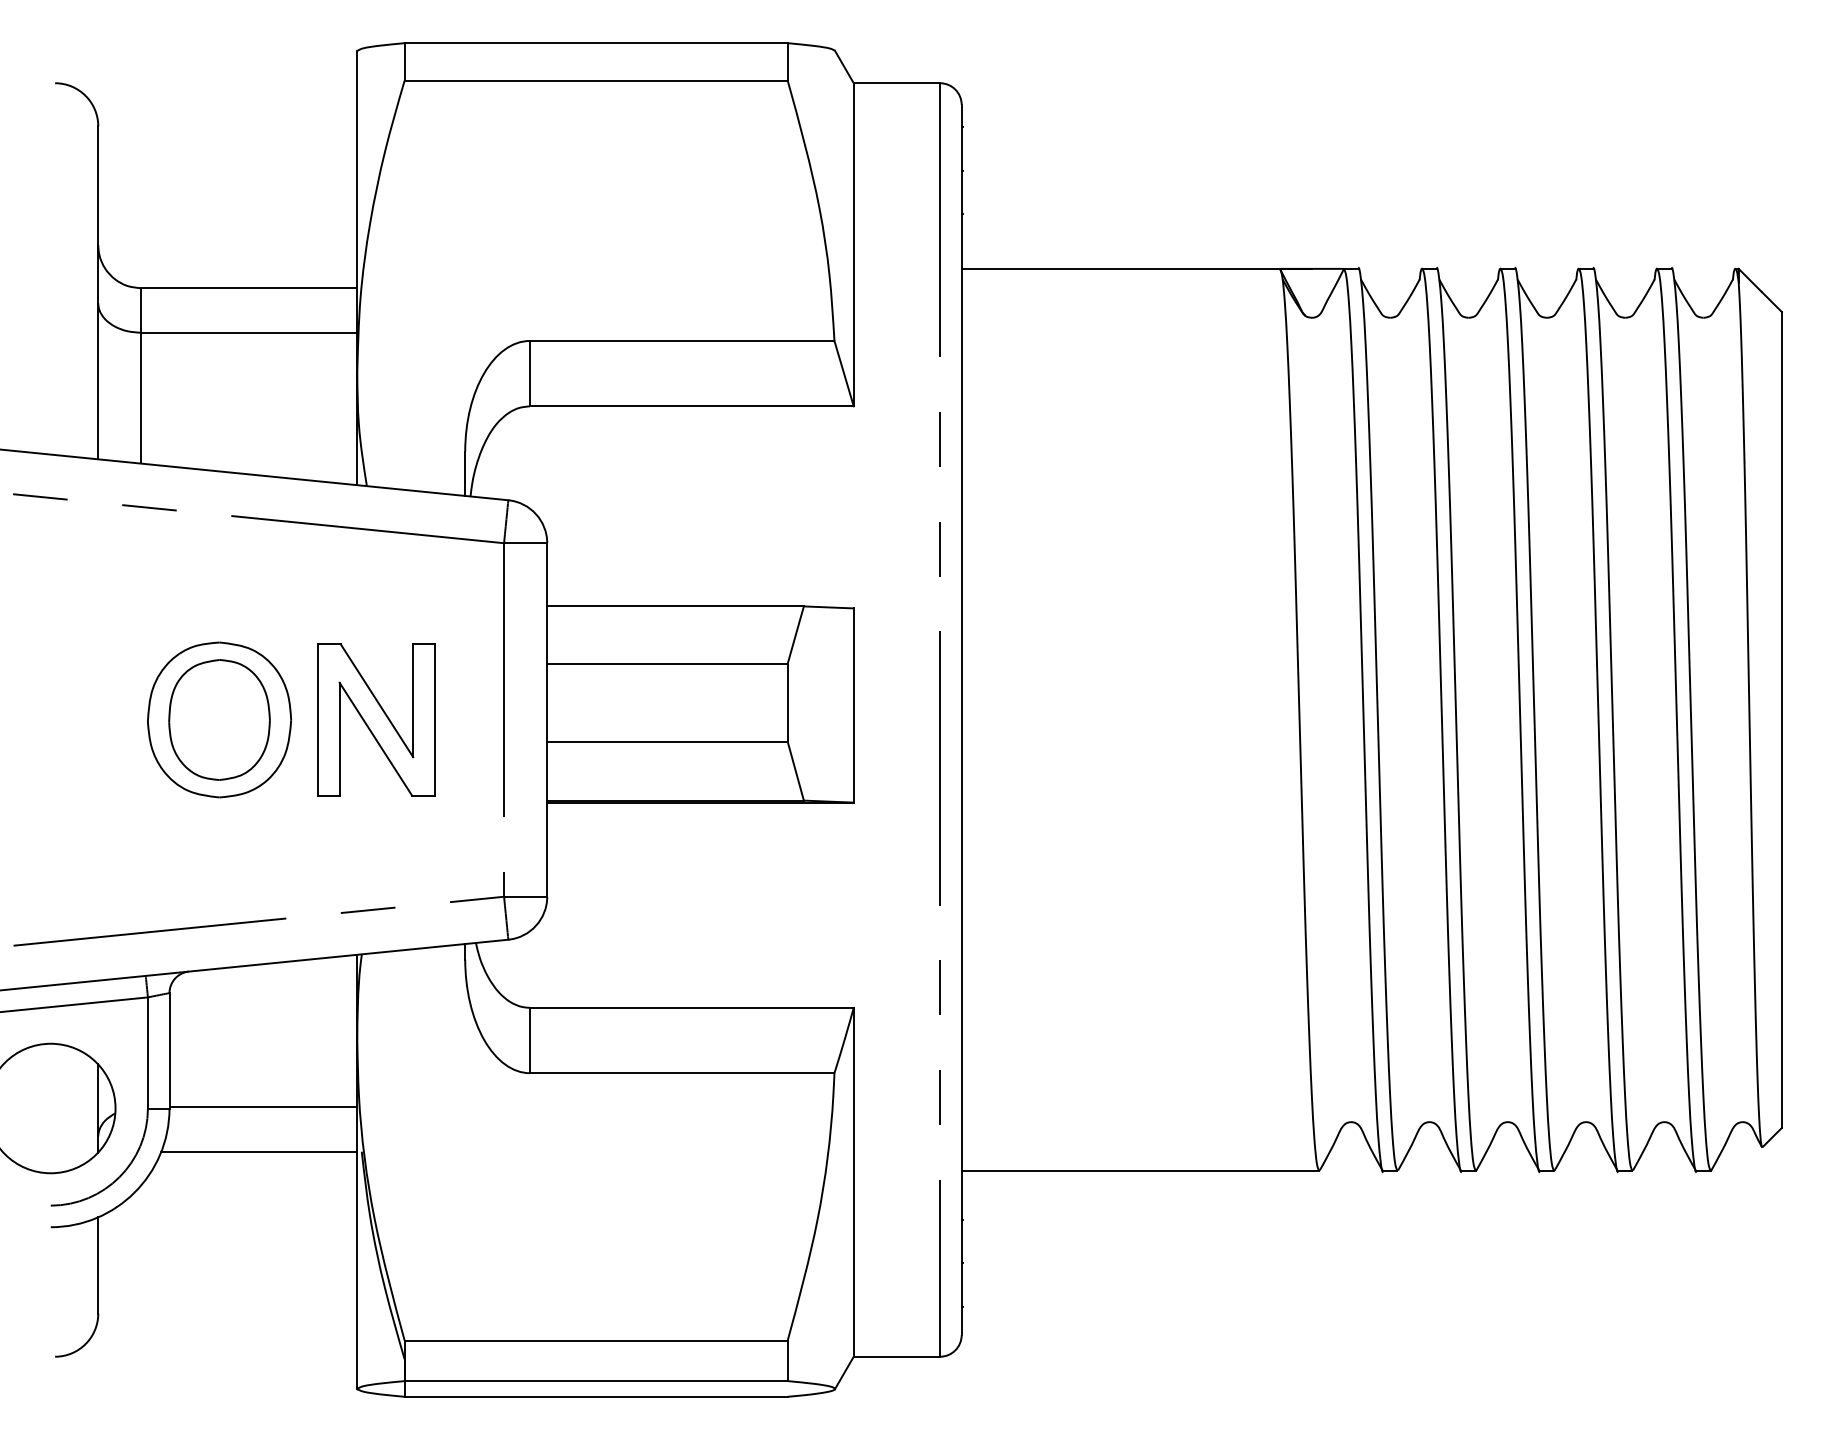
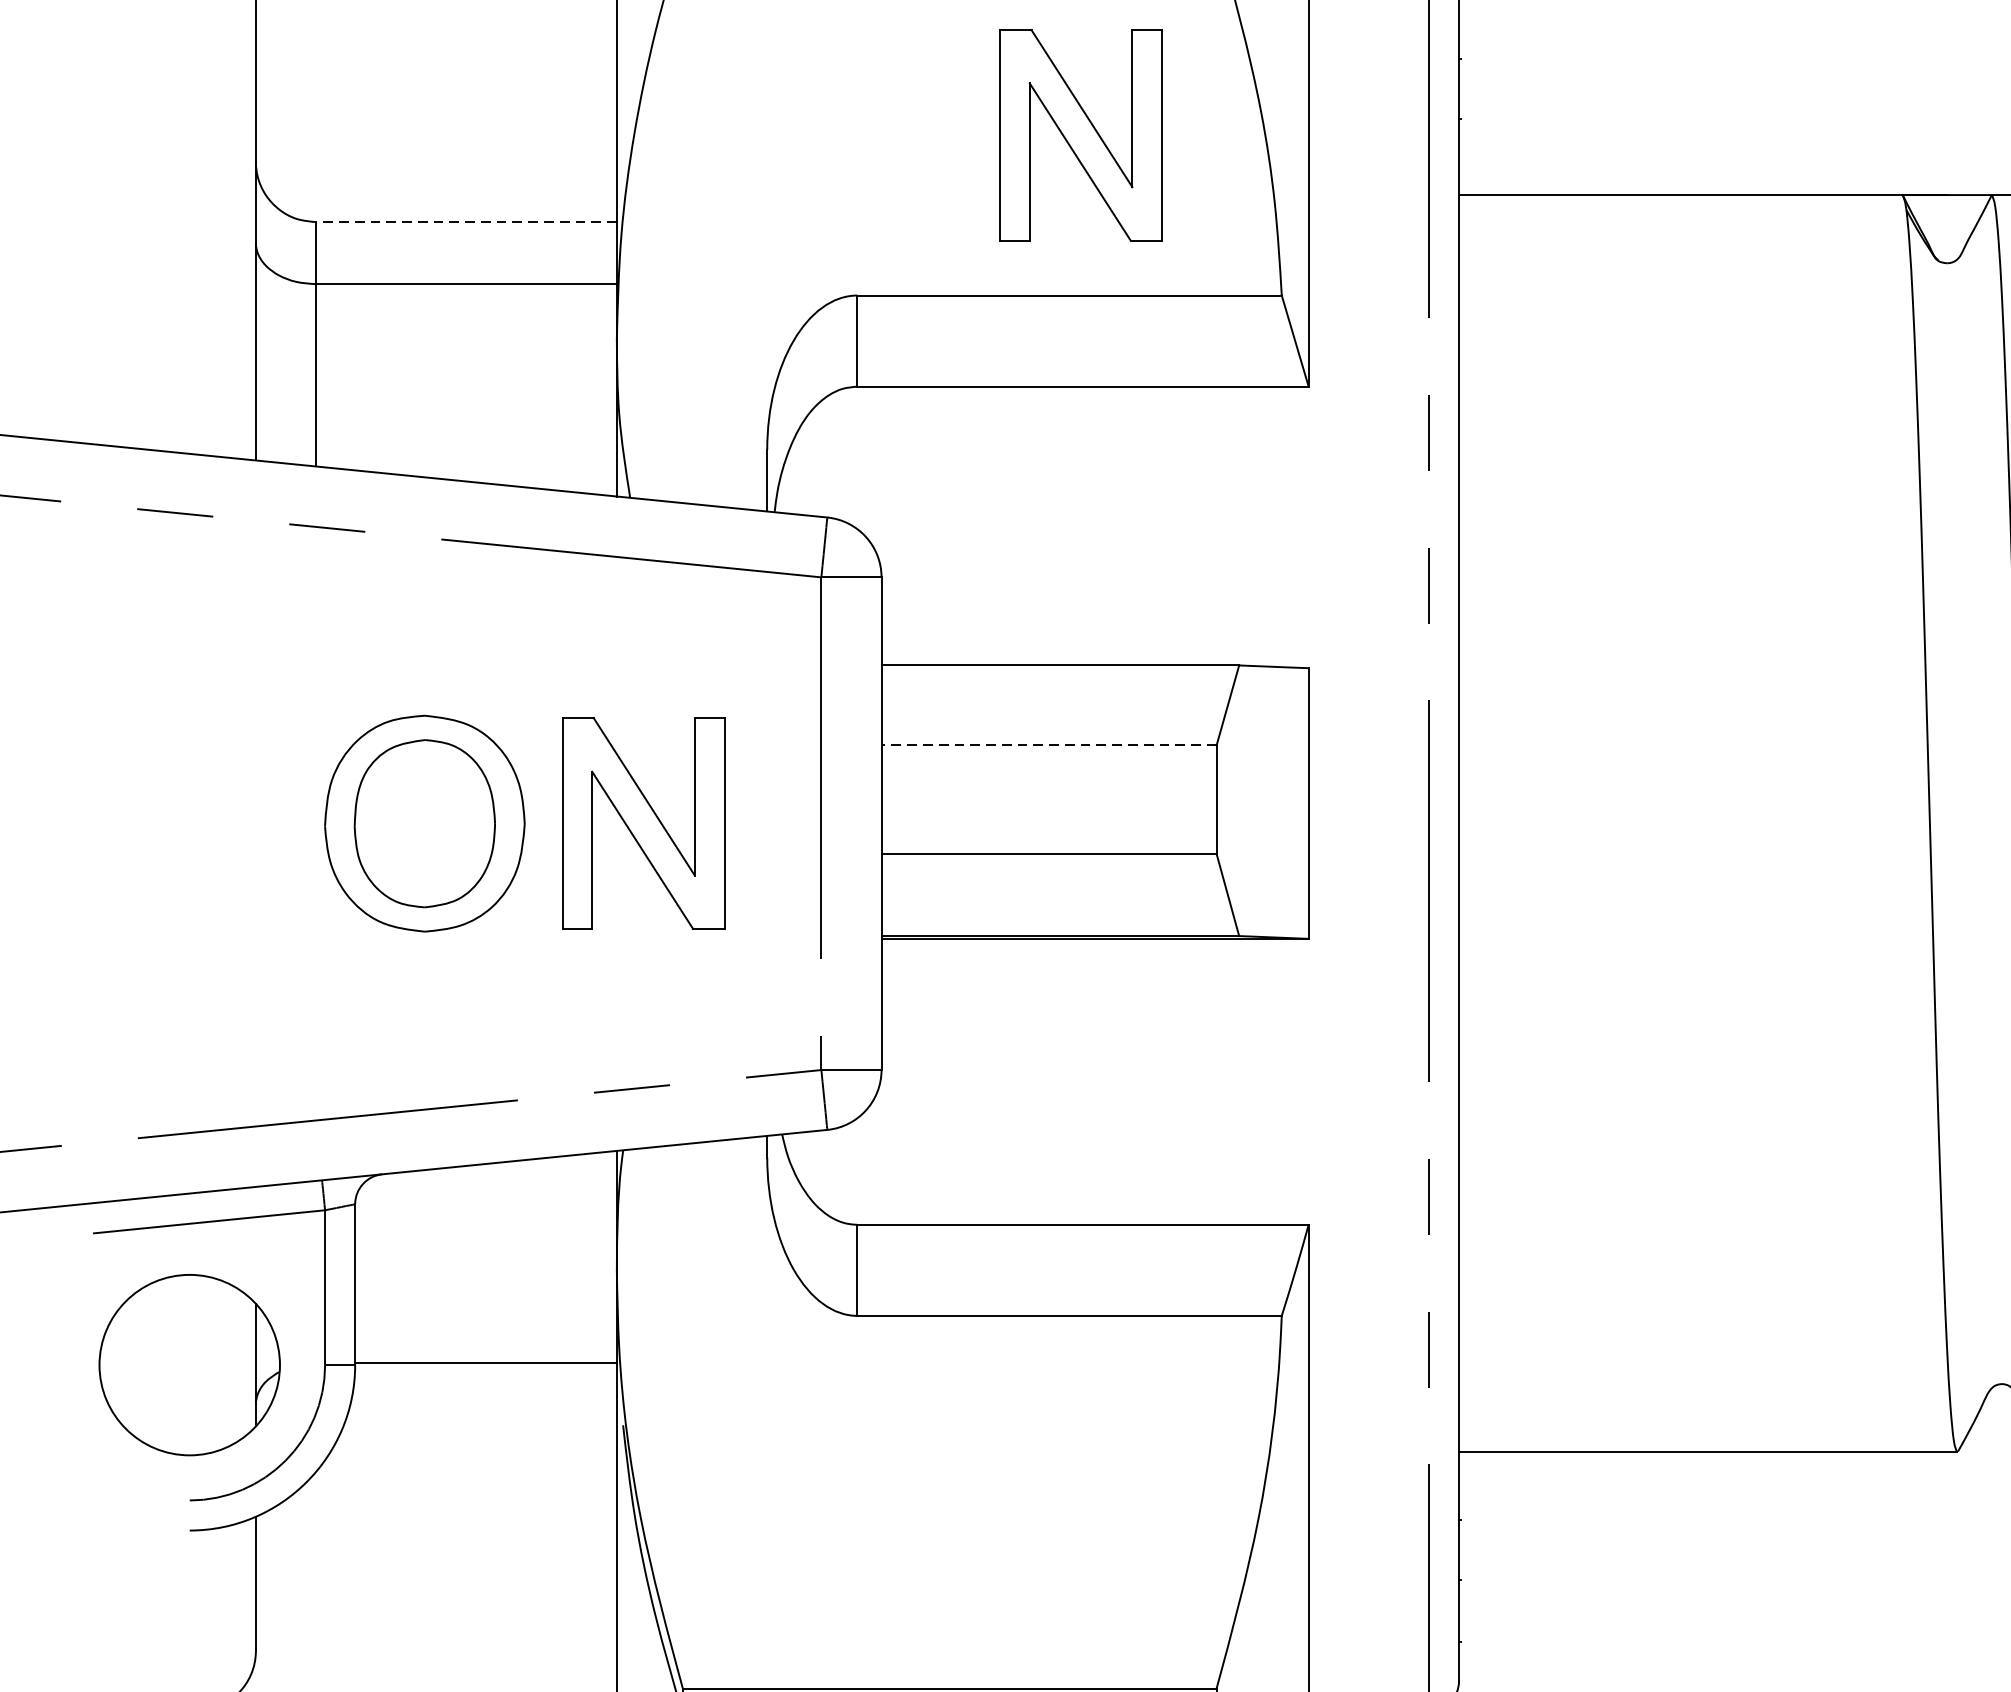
part: (690, 225) -> (1081, 134), added
line: (249, 288) -> (466, 222), solid -> dashed
line: (666, 663) -> (1047, 744), solid -> dashed
line: (259, 1151) -> (480, 1425), removed

